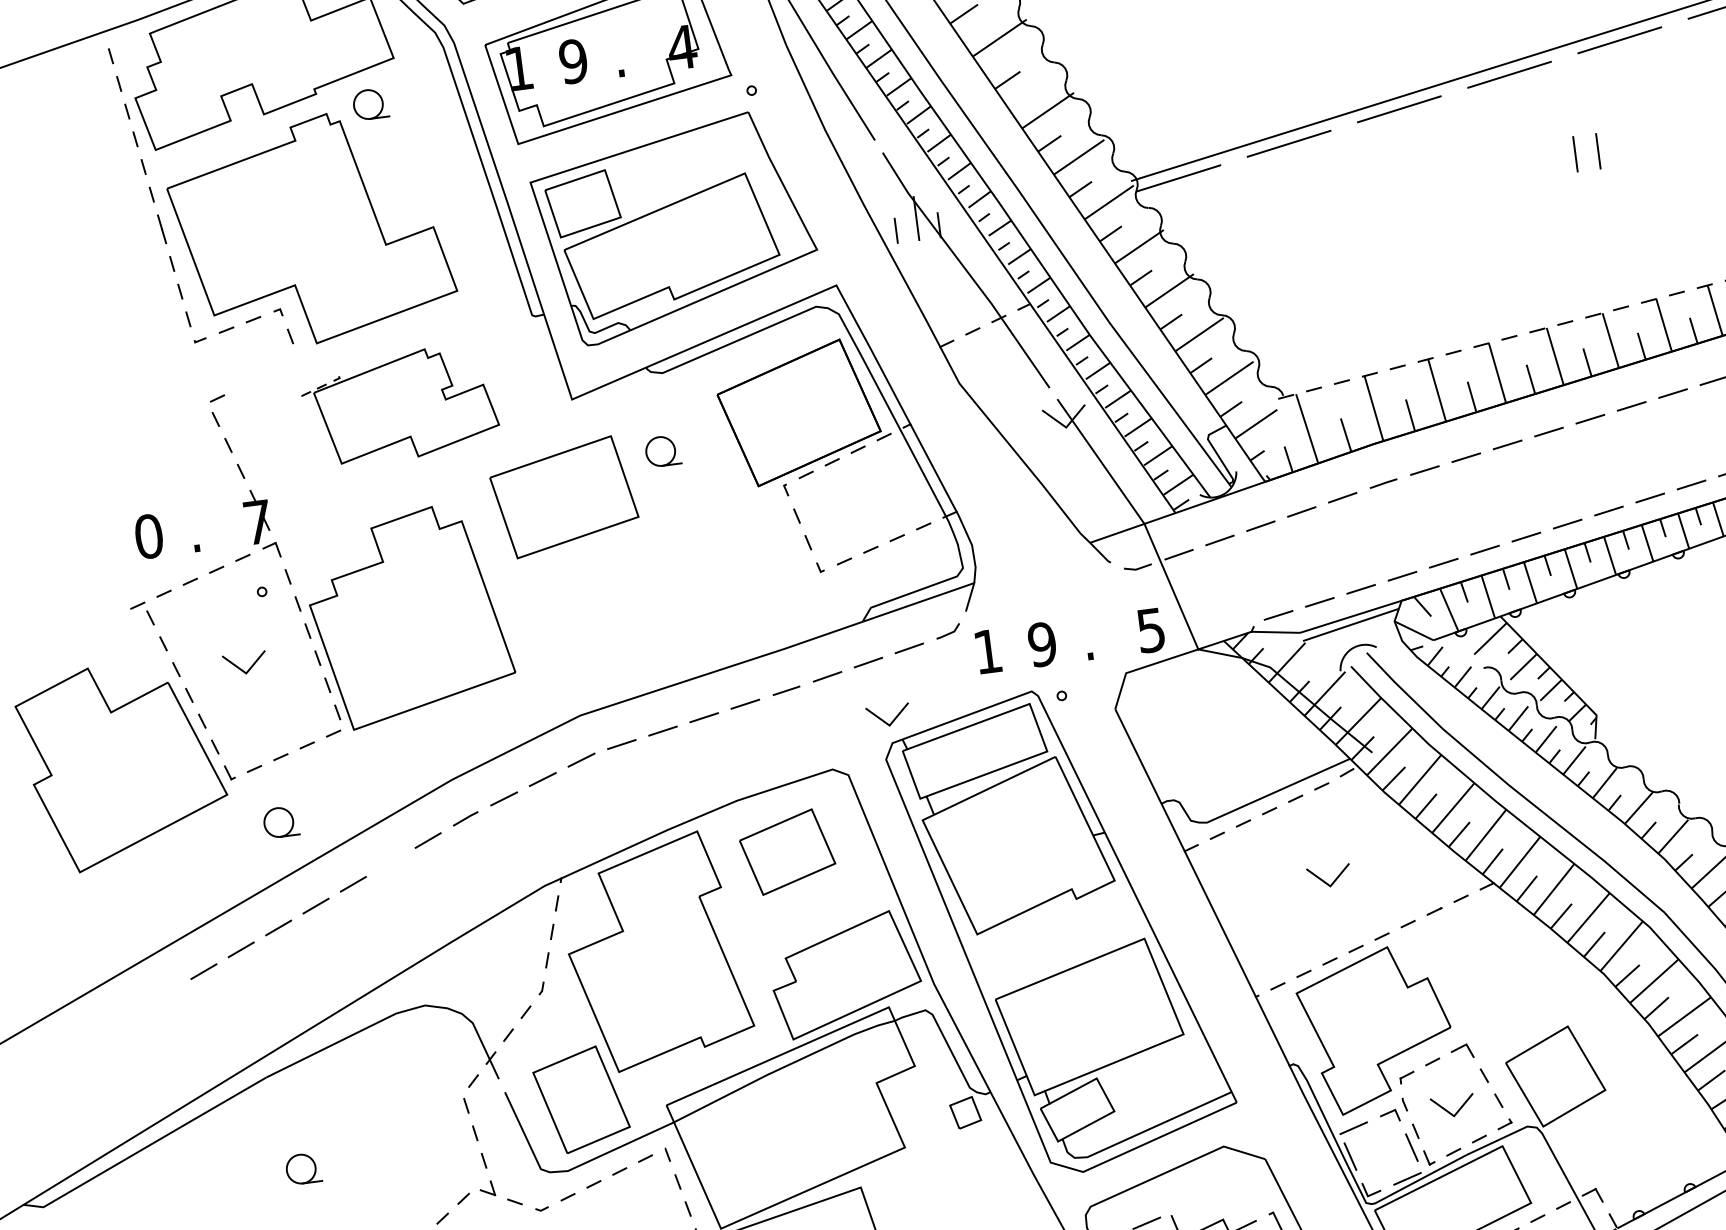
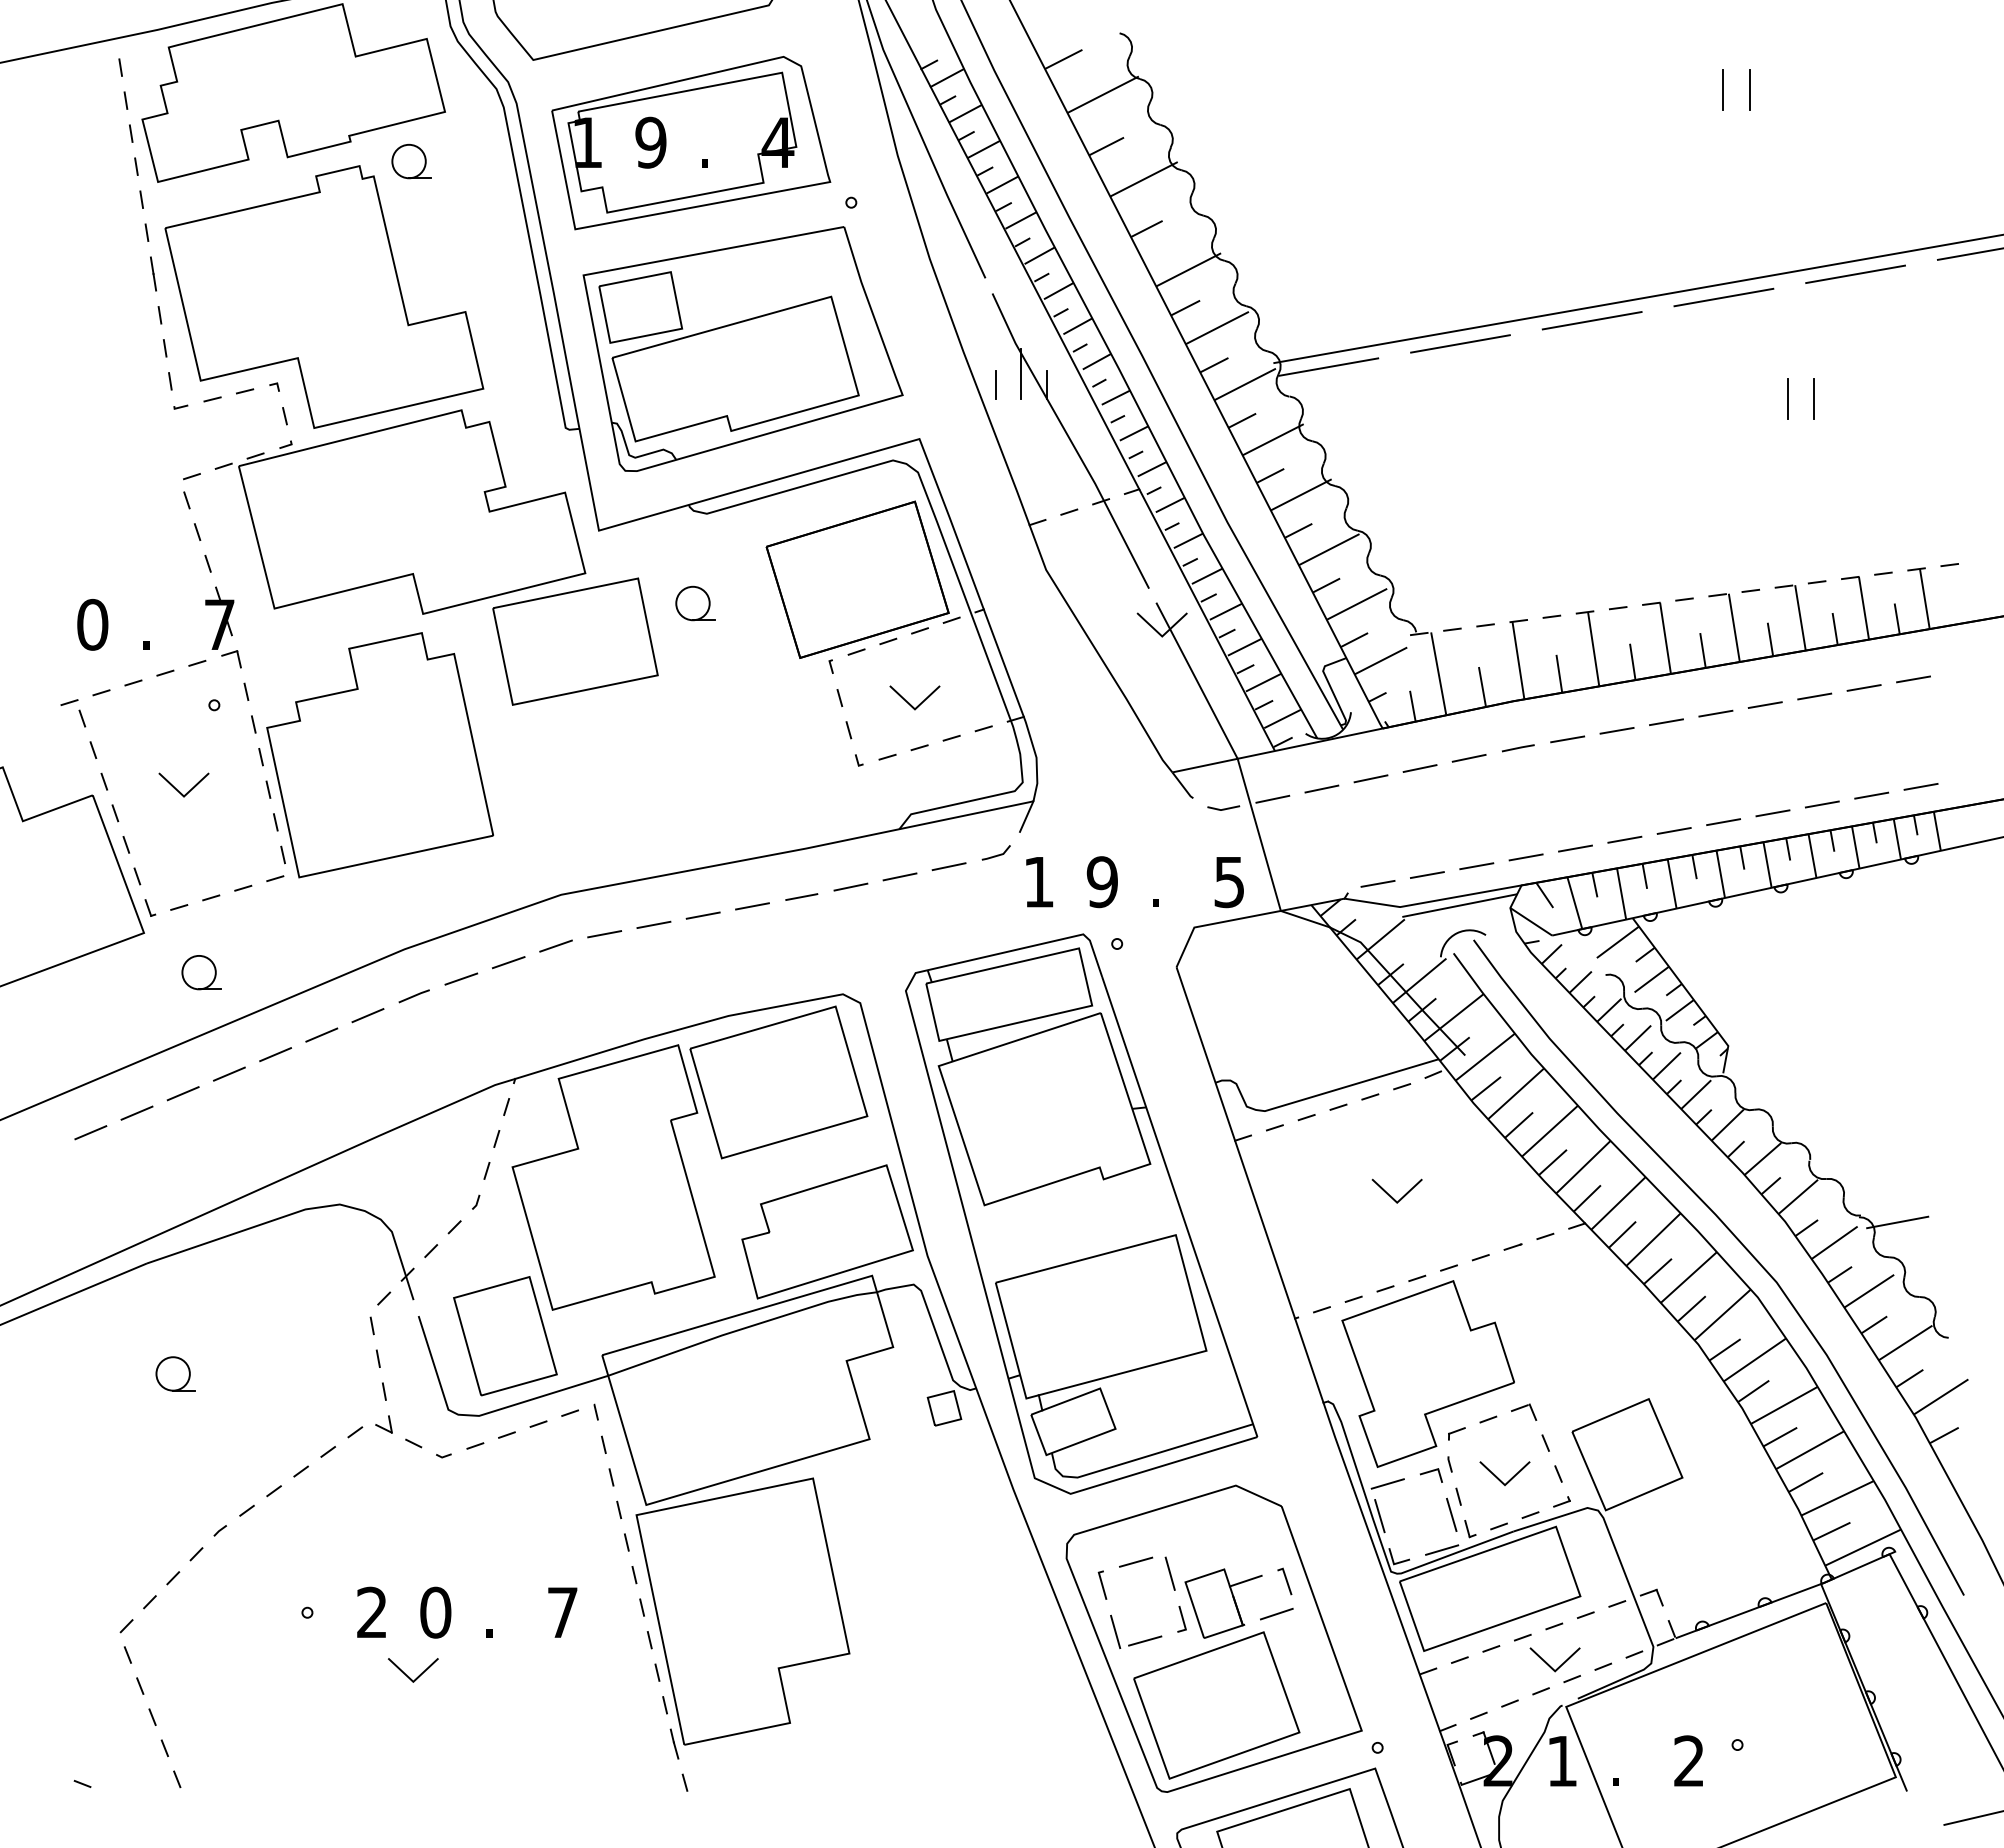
part: (399, 405) -> (400, 511), size x1.67
line: (884, 720) -> (909, 702), moved
part: (787, 852) -> (778, 1082), size x1.67
line: (390, 861) -> (321, 1034), added

